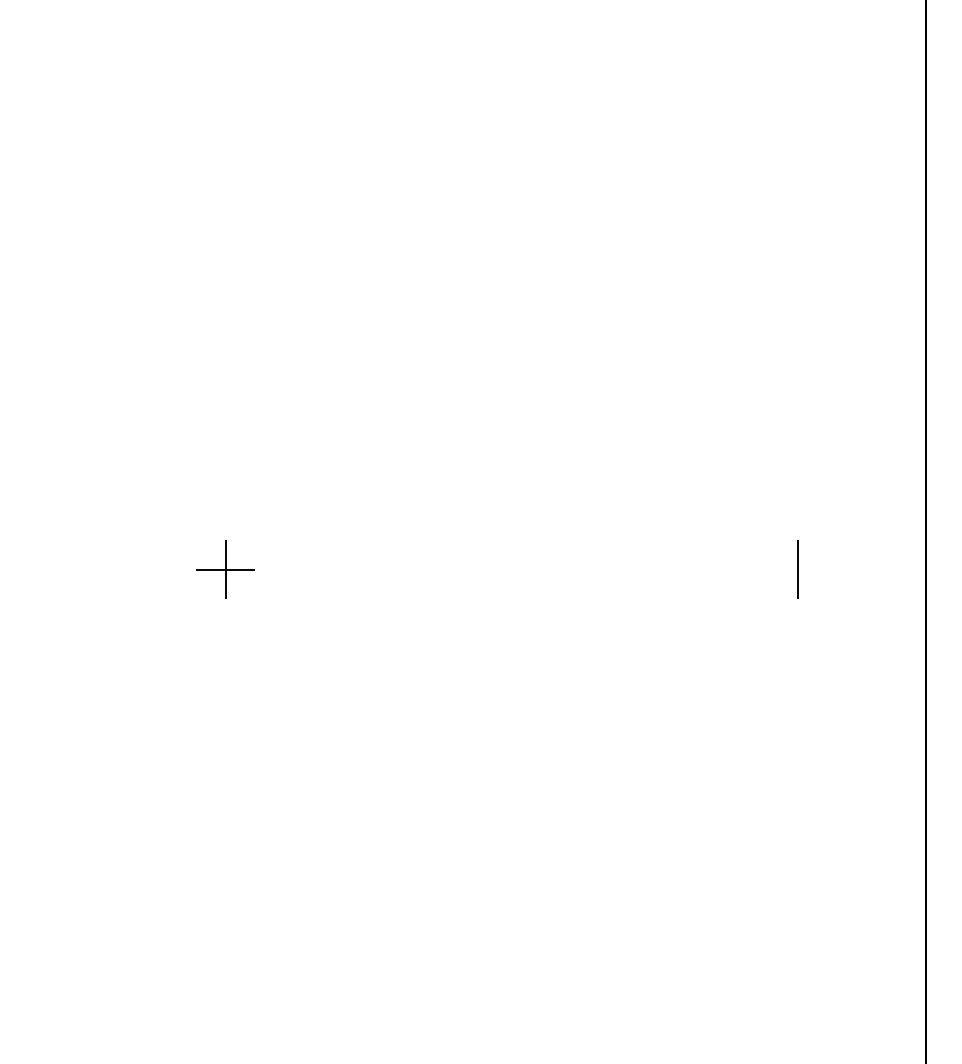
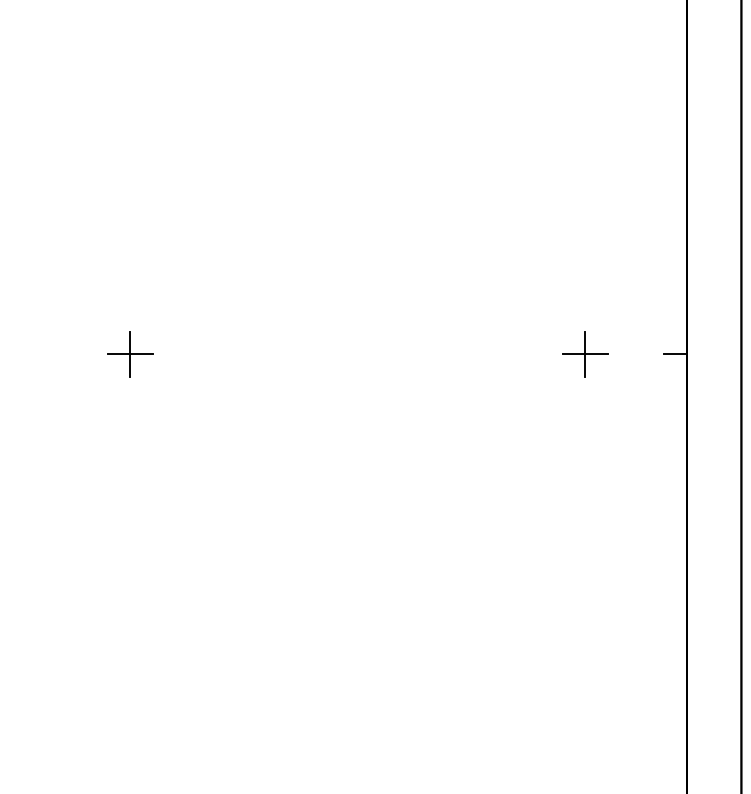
line: (797, 569) -> (584, 354), added
line: (911, 569) -> (675, 354), added

